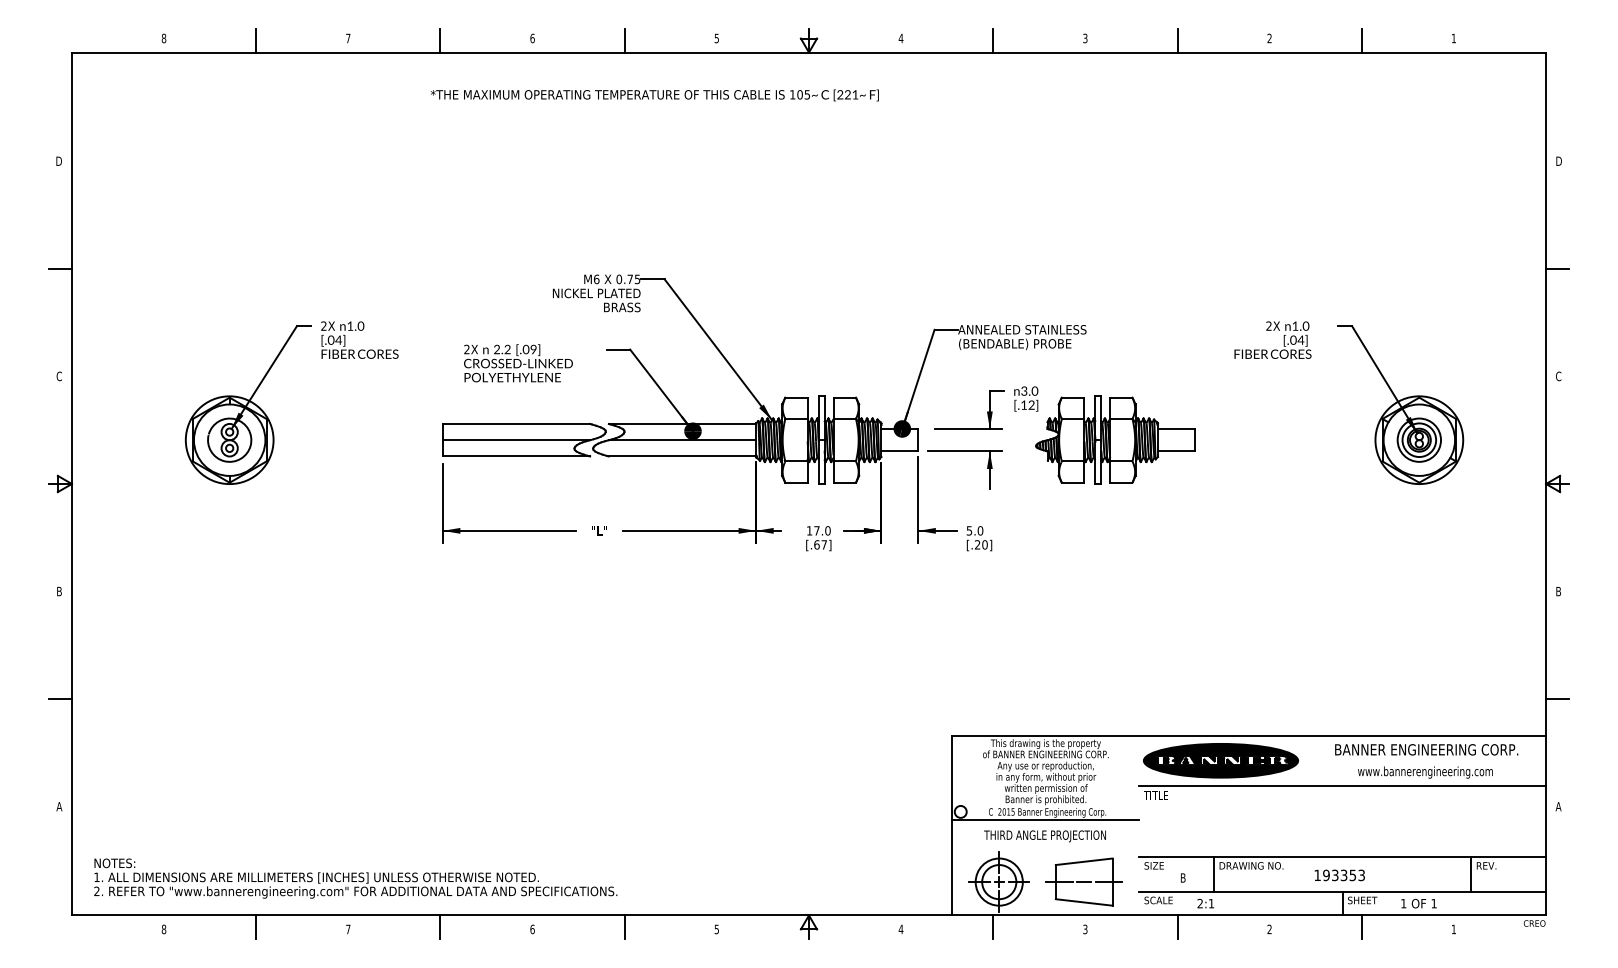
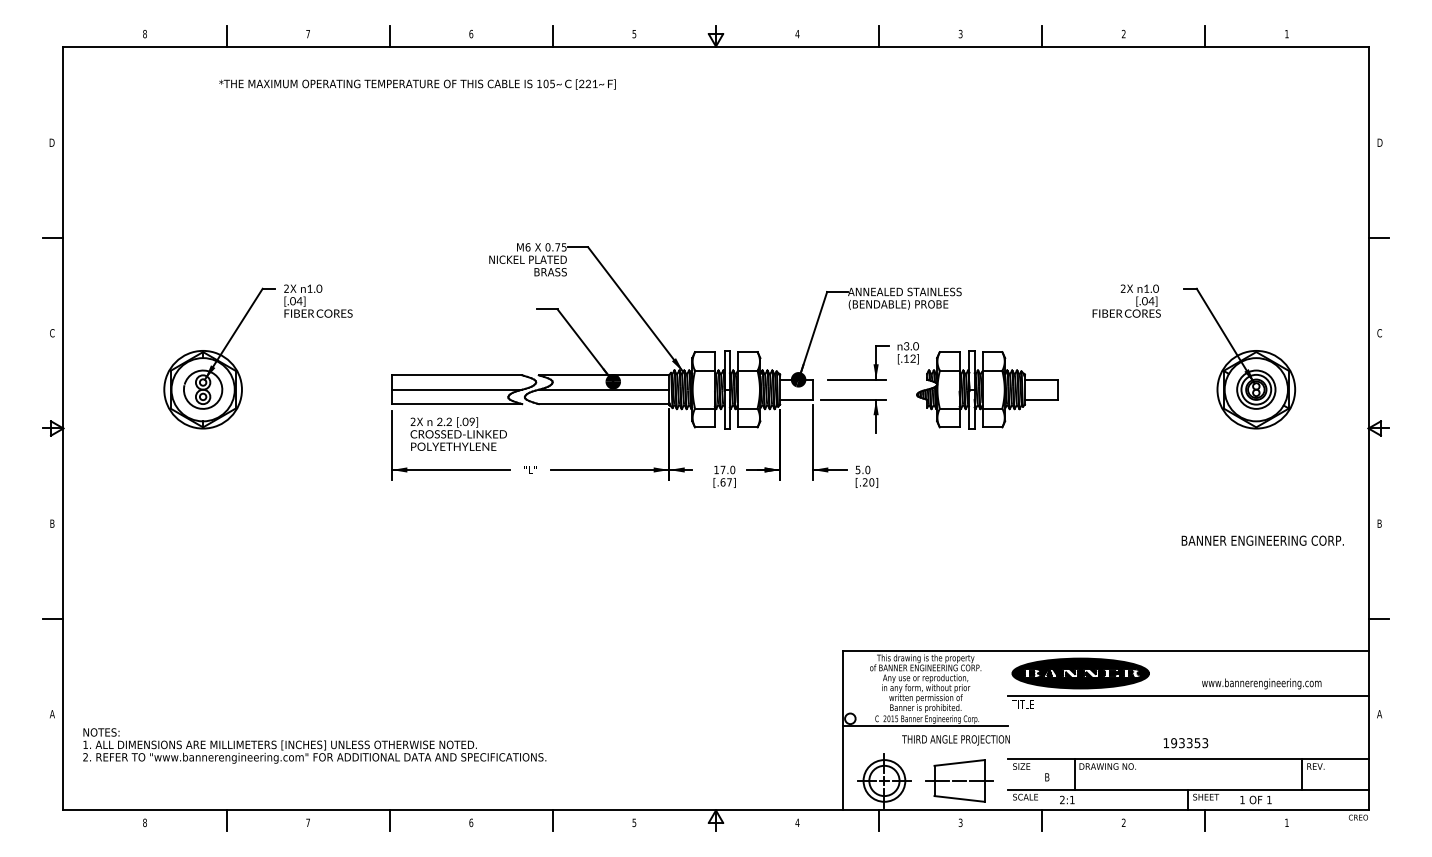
text: (654, 95) -> (417, 84), moved
text: (518, 363) -> (458, 434), moved
text: (1426, 749) -> (1262, 540), moved
text: (1044, 836) -> (955, 740), moved
text: (1339, 875) -> (1185, 743), moved
text: (355, 878) -> (314, 745), moved

